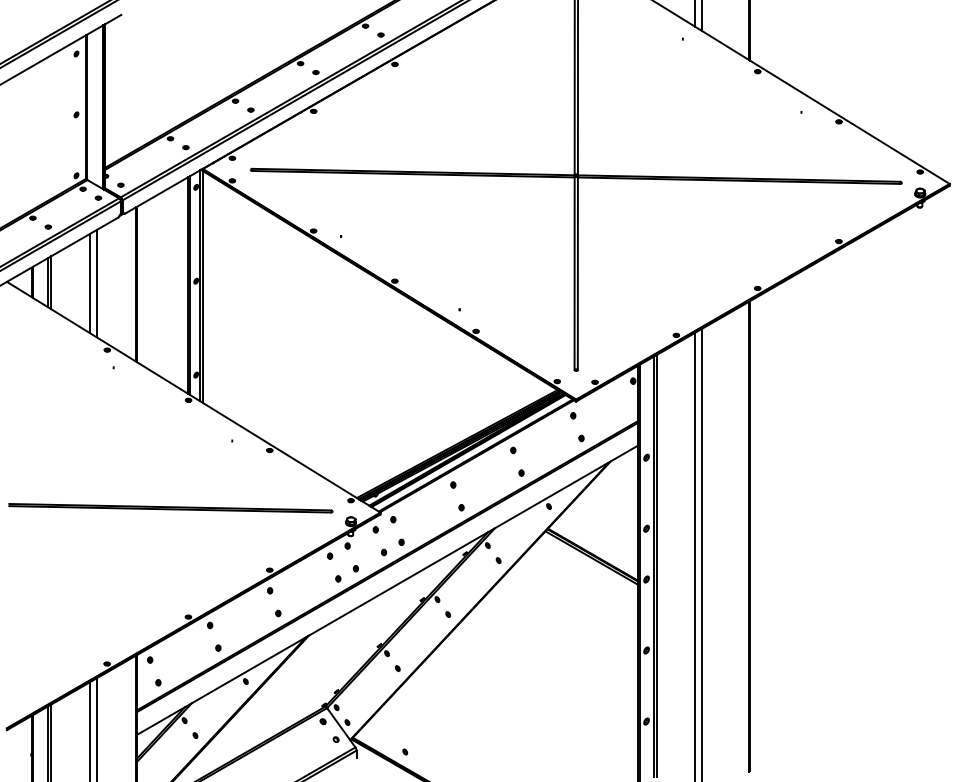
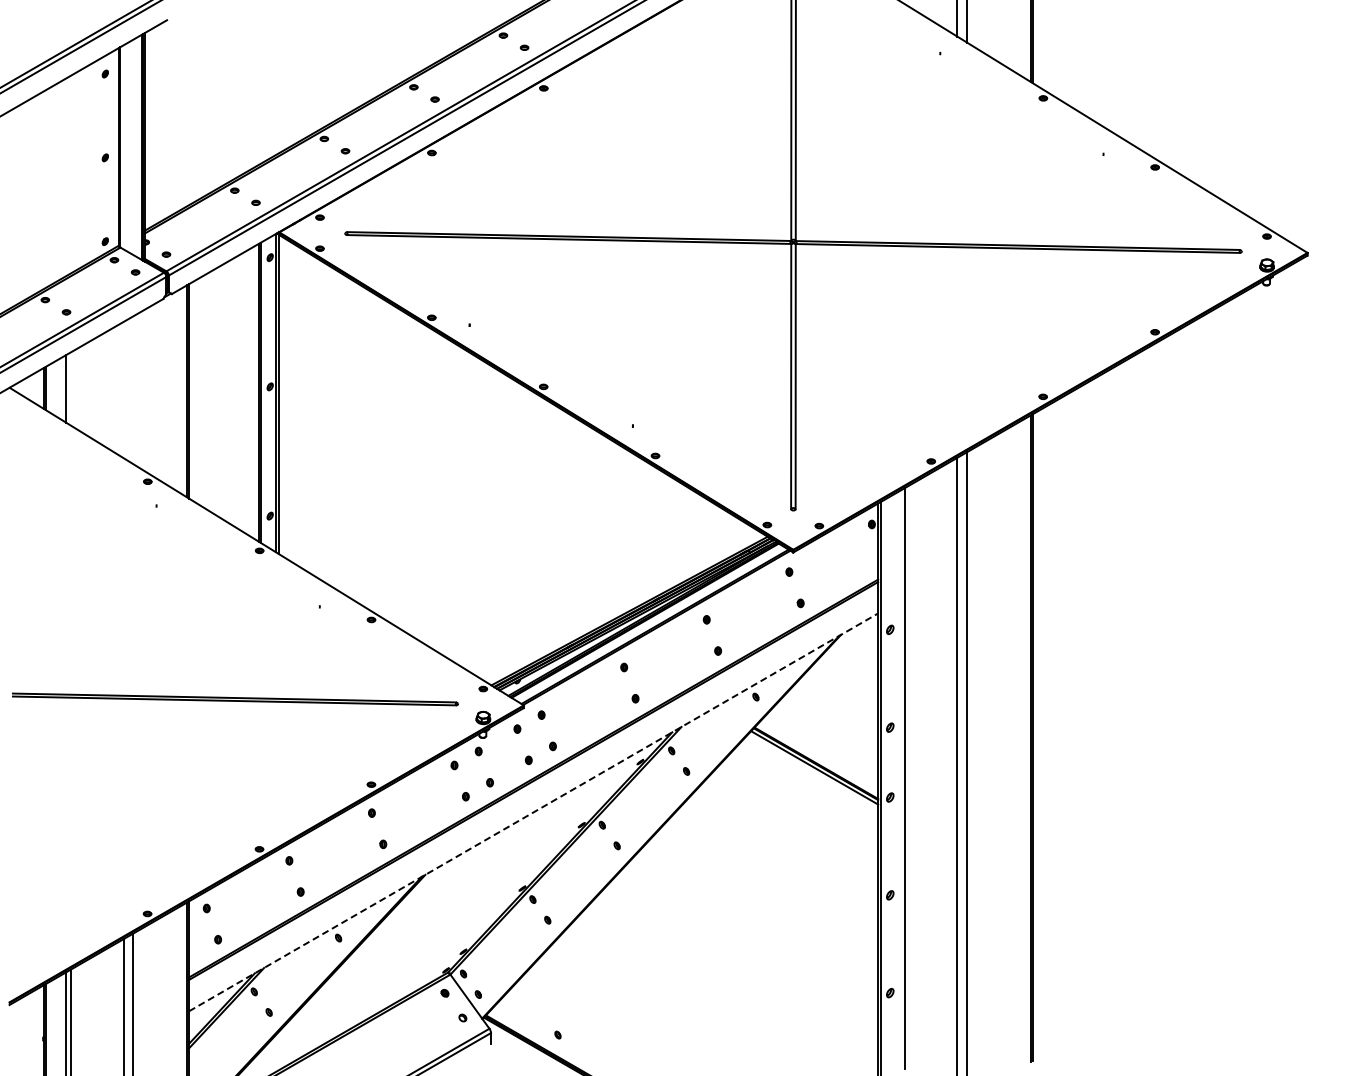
line: (51, 282) -> (70, 388), removed
line: (89, 283) -> (123, 390), removed
line: (96, 283) -> (133, 390), removed
line: (653, 566) -> (899, 779), removed
line: (387, 590) -> (533, 812), solid -> dashed

